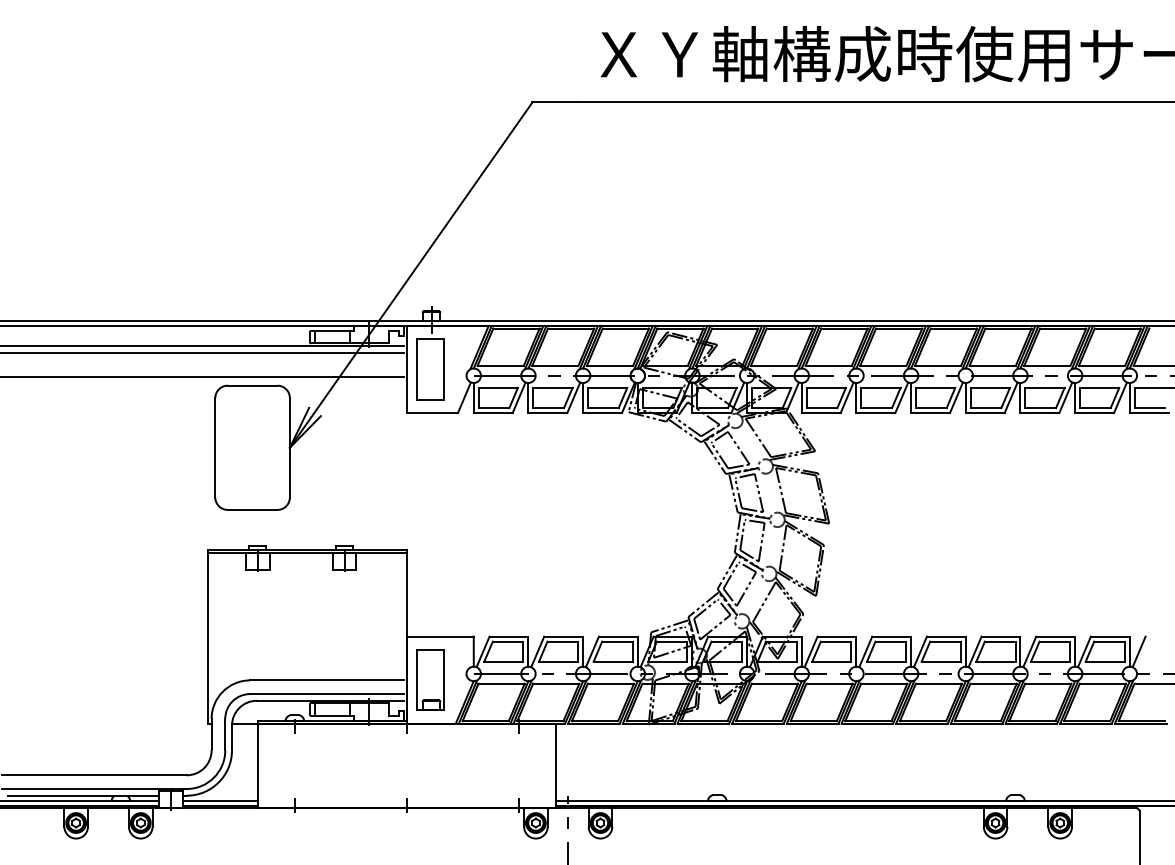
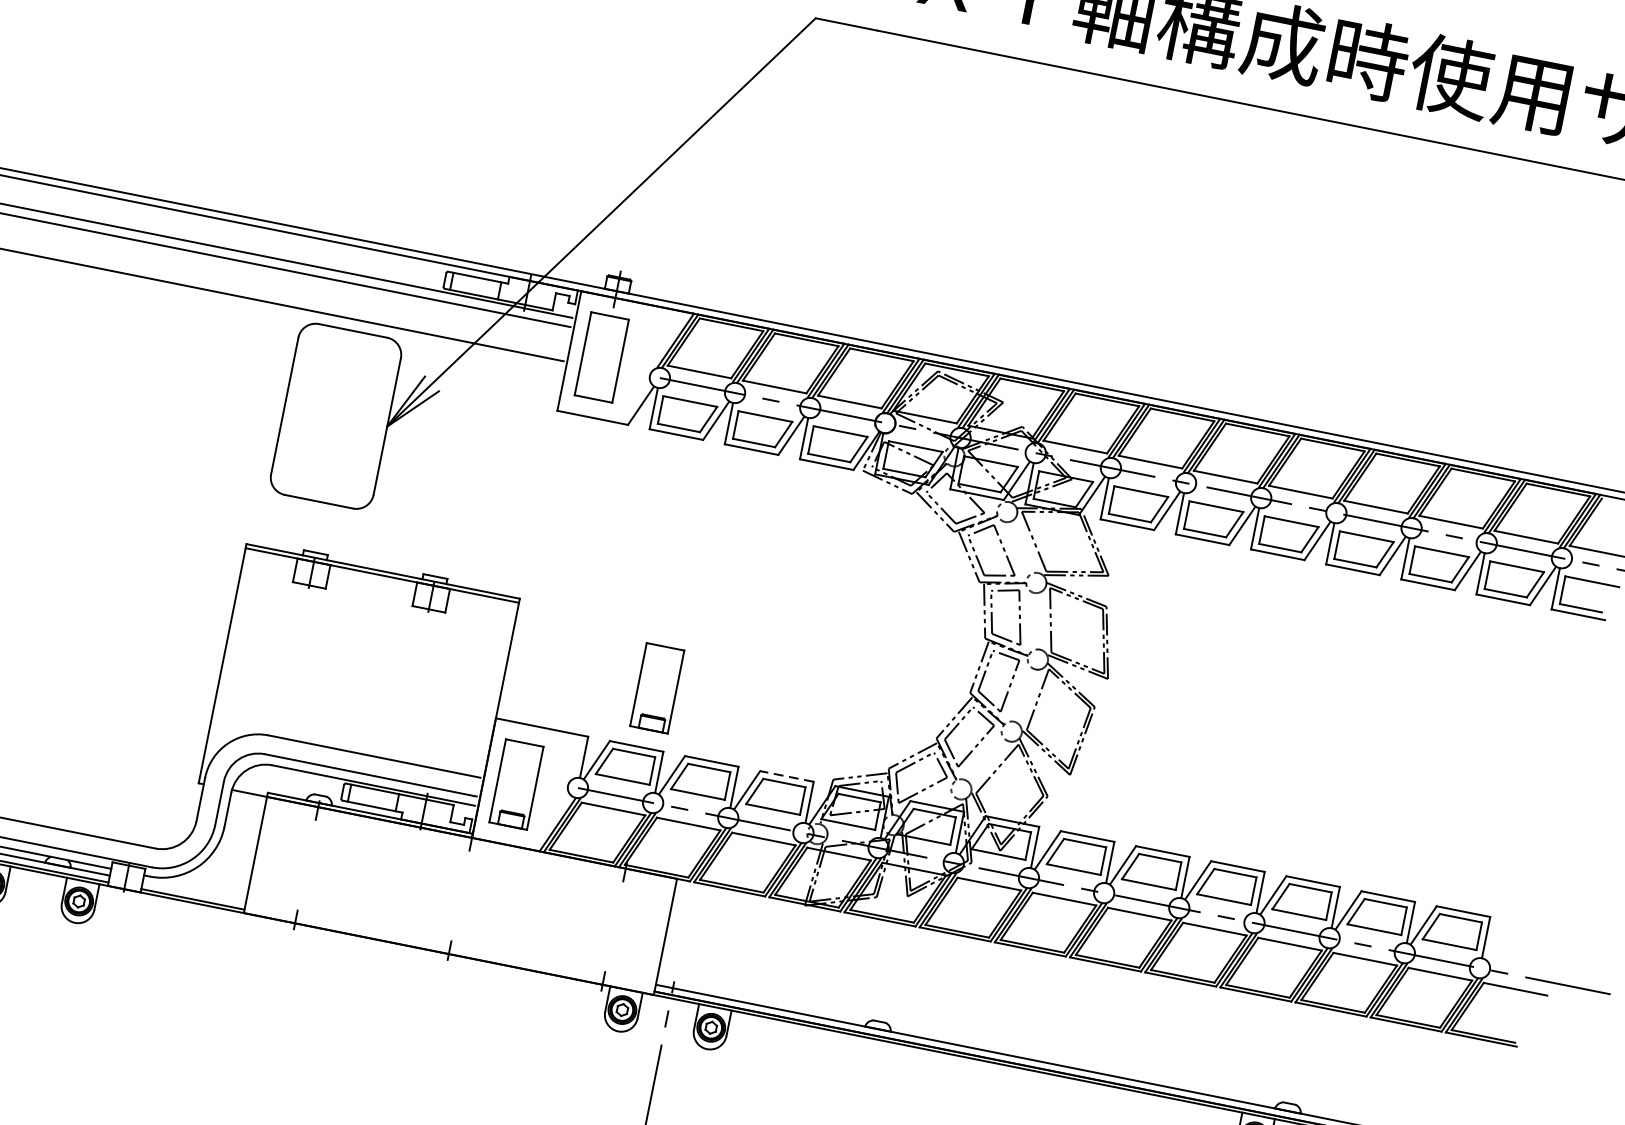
part: (515, 592) -> (657, 687), added
line: (617, 636) -> (785, 776), solid -> dashed
line: (1138, 651) -> (1498, 939), removed
line: (219, 800) -> (193, 892), removed

